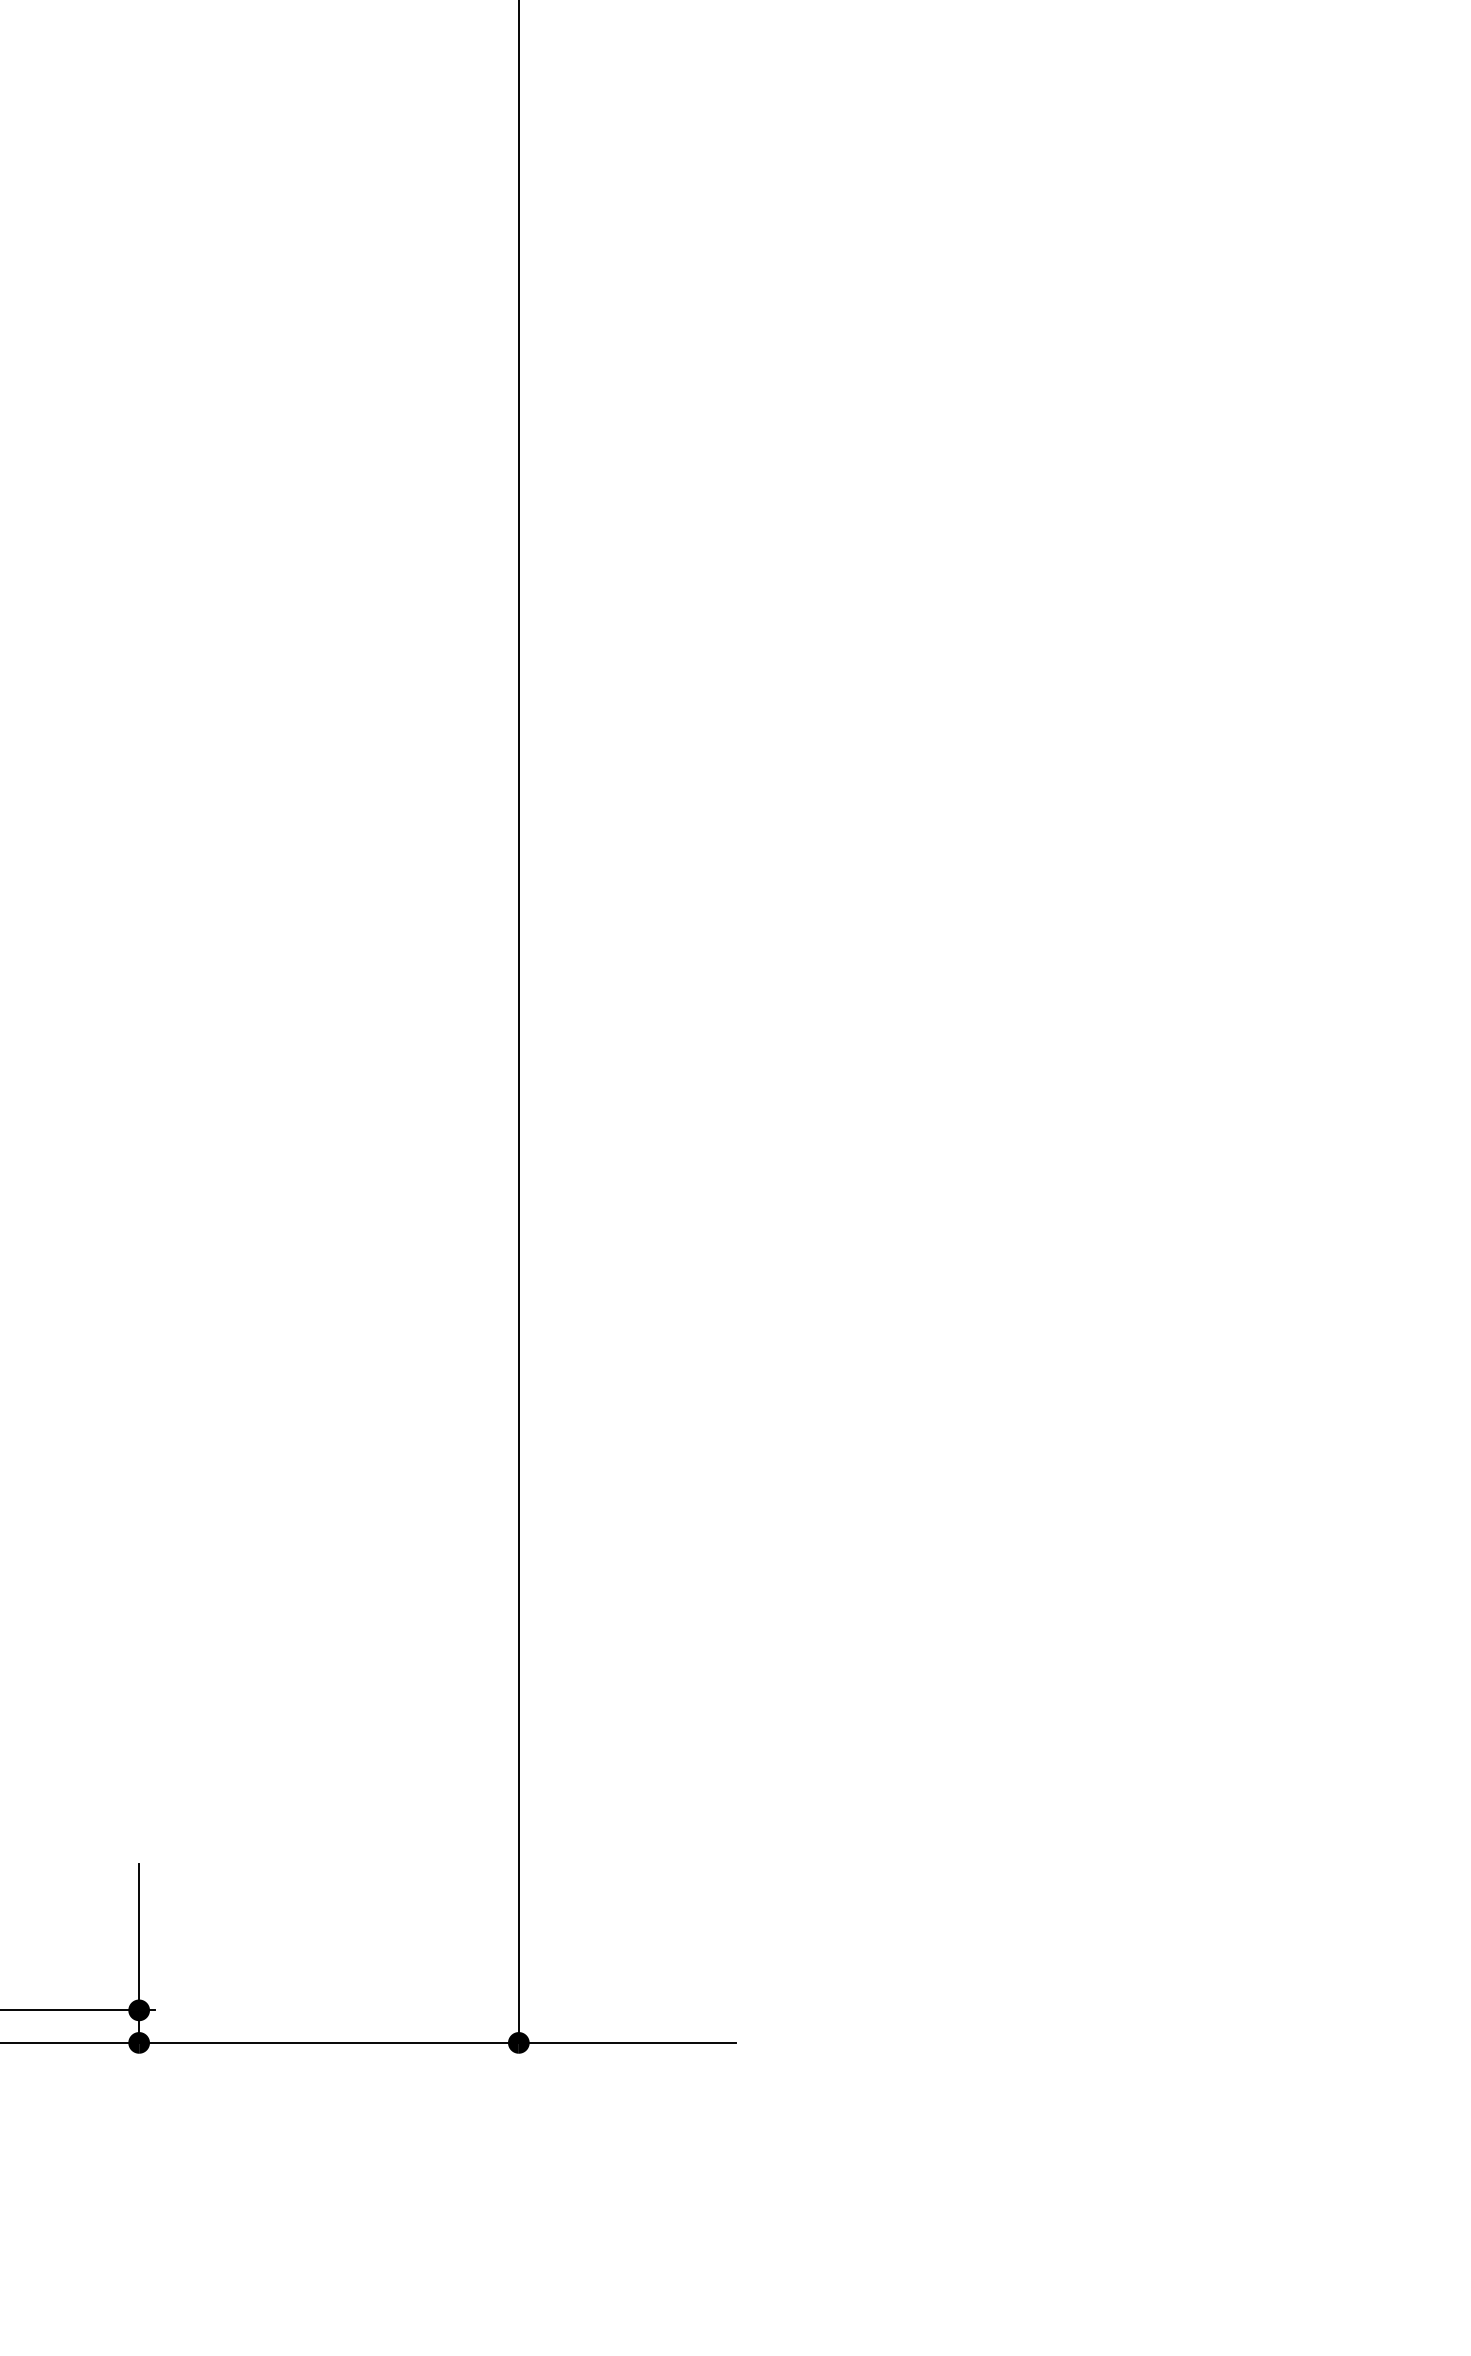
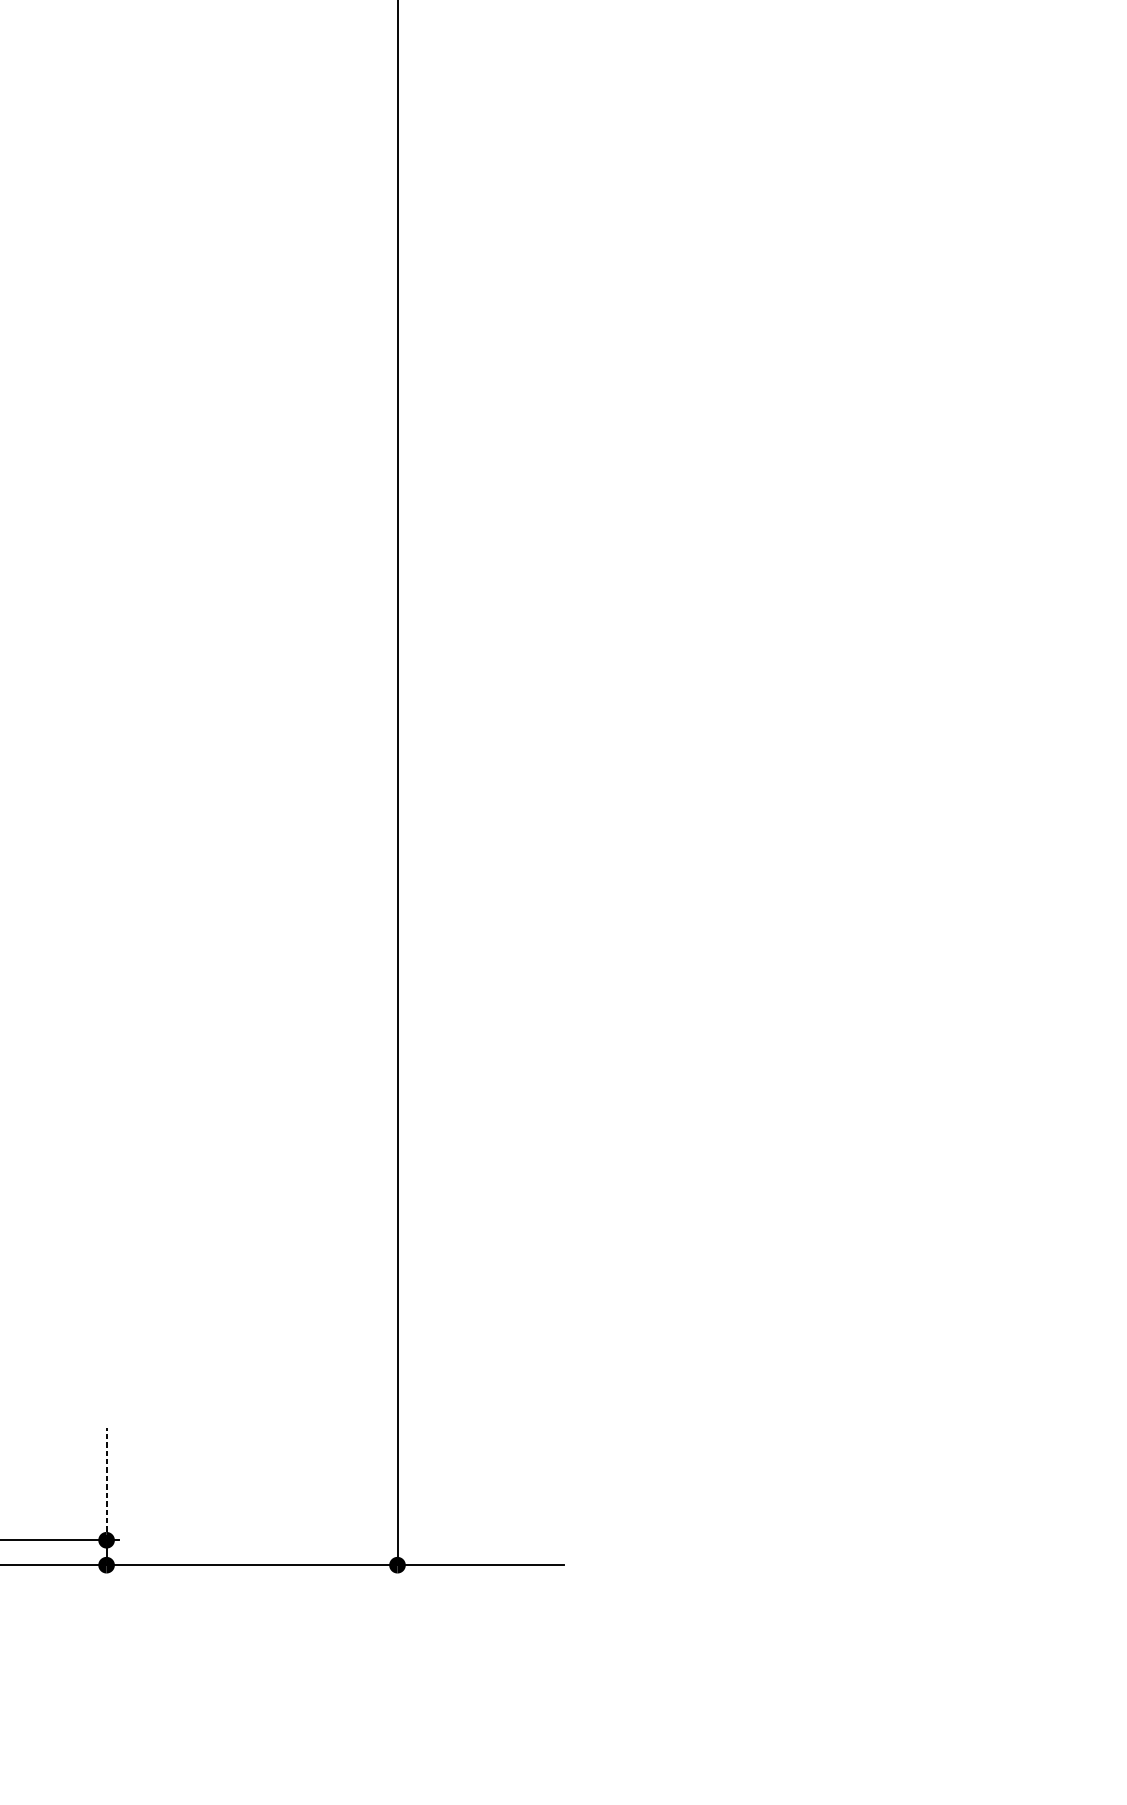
line: (139, 1936) -> (106, 1483), solid -> dashed

